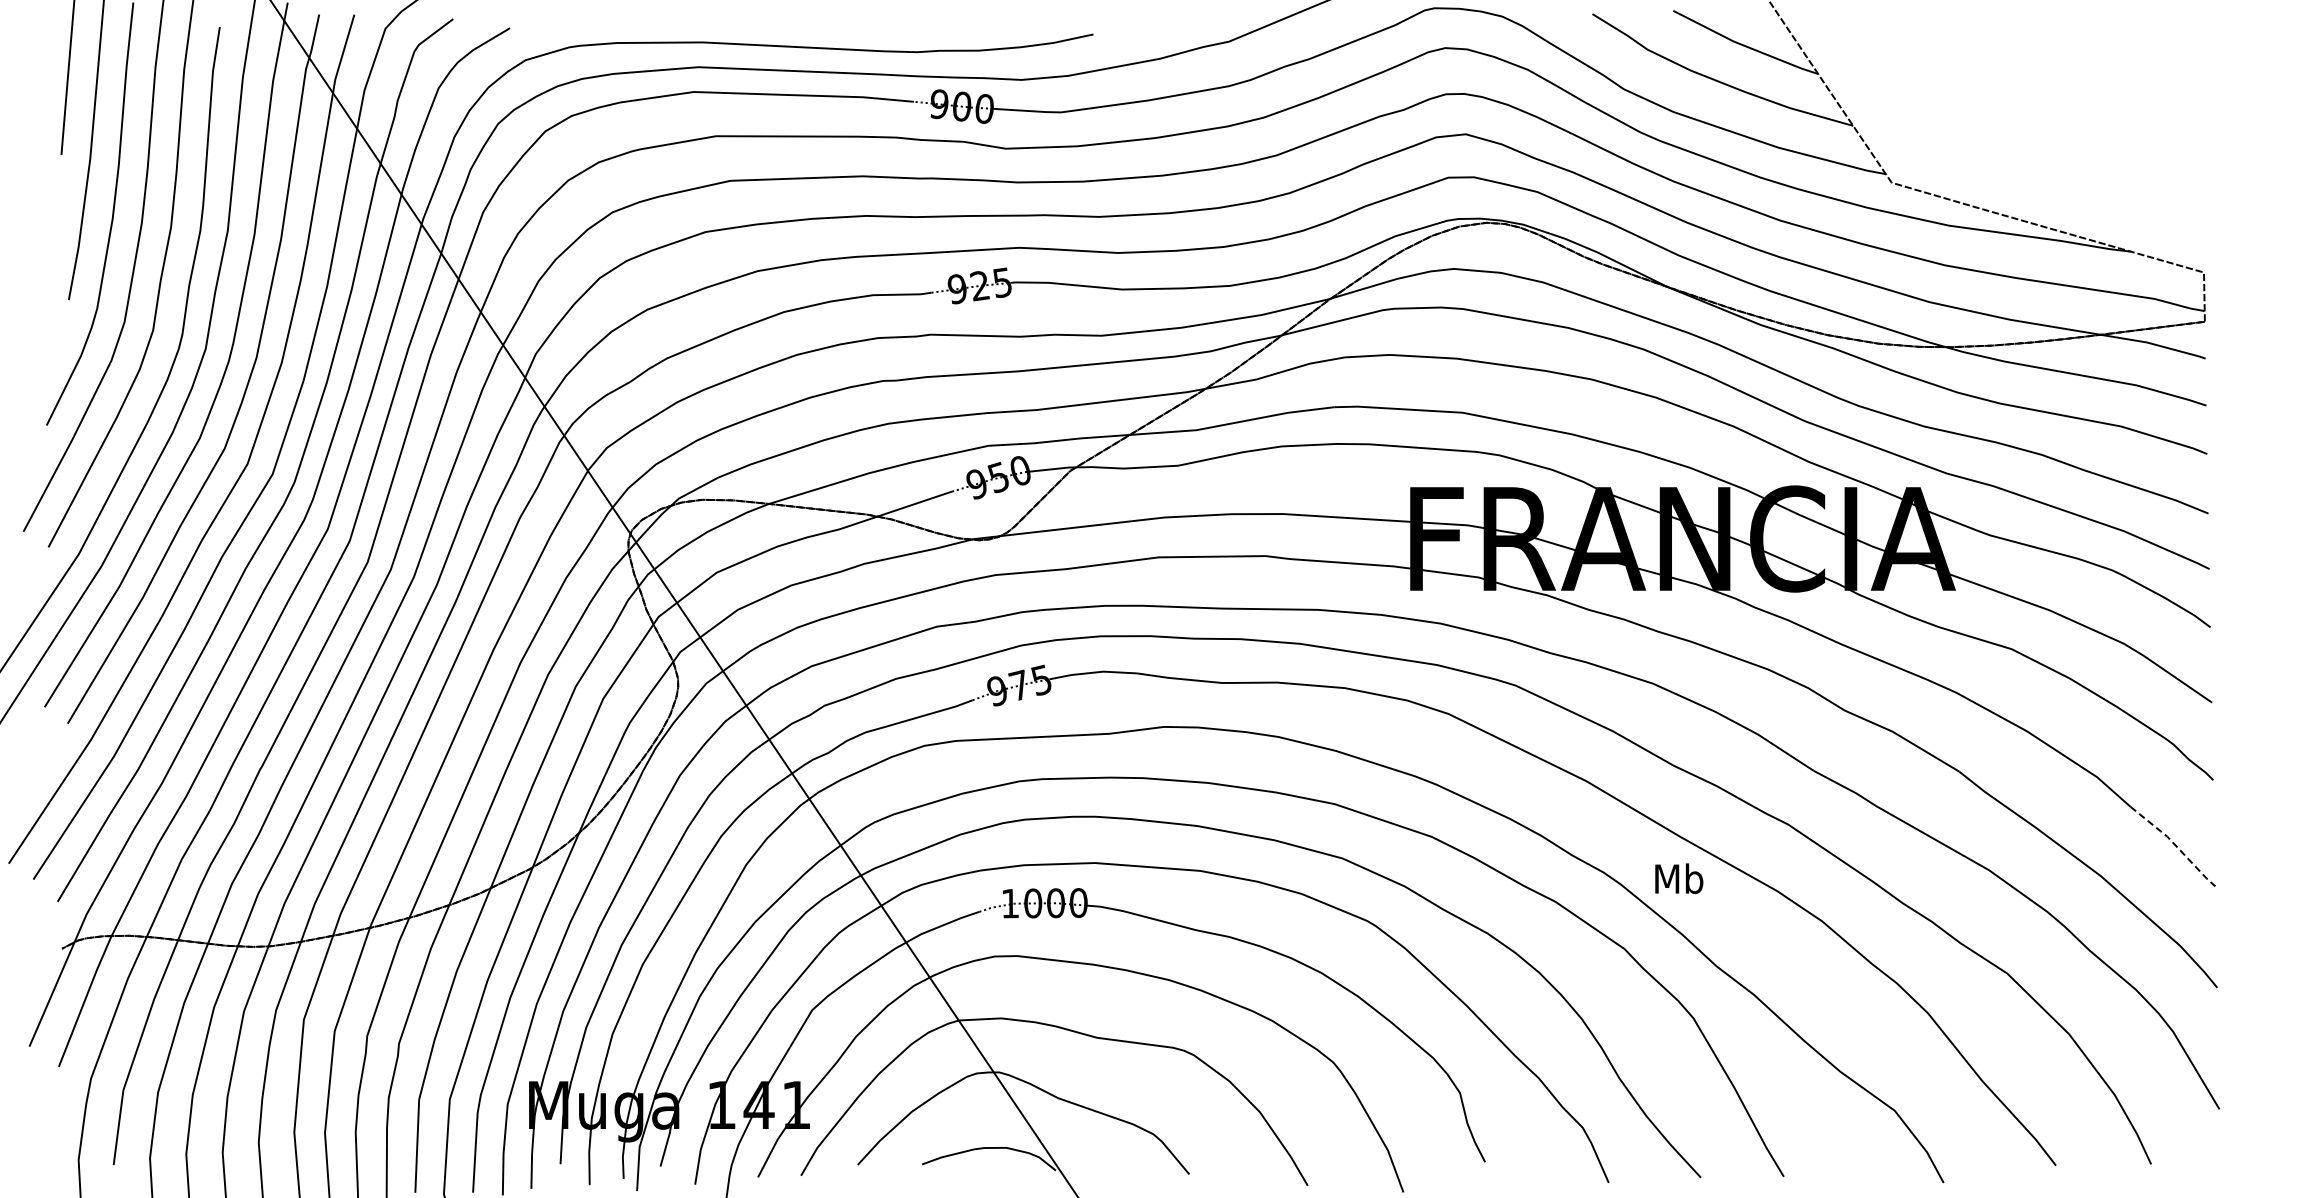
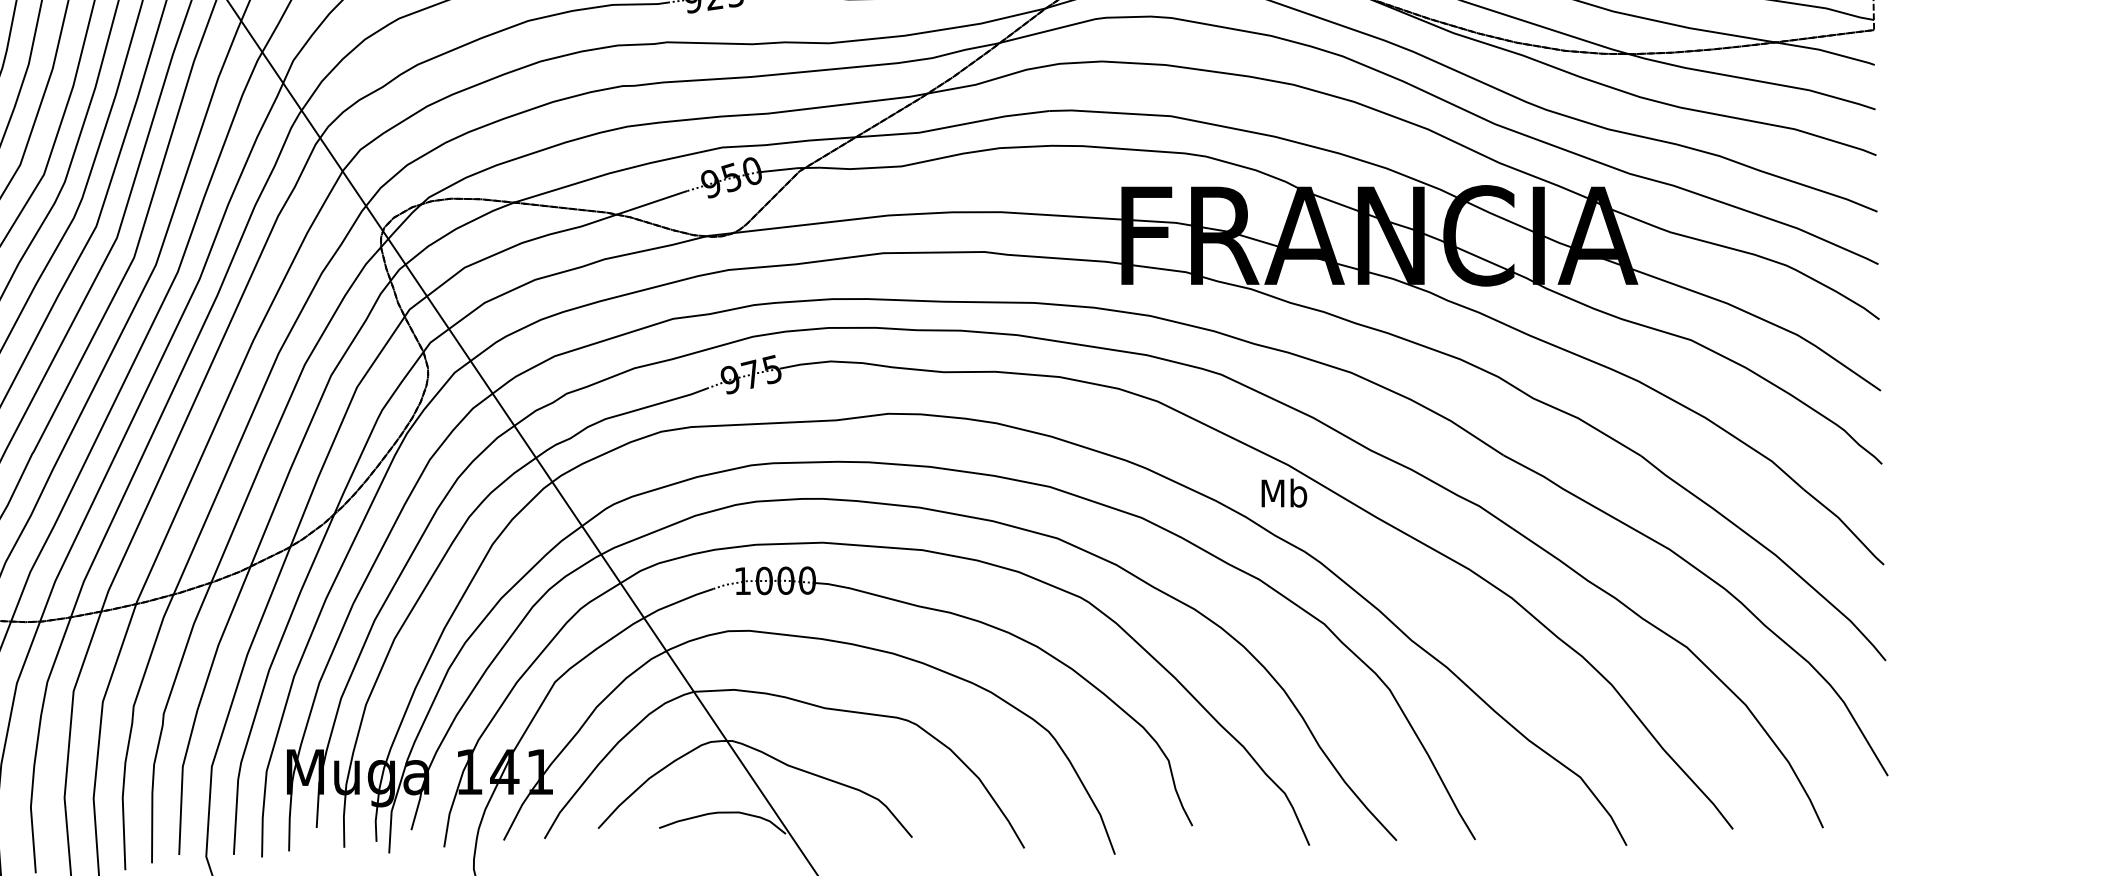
line: (2175, 845) -> (1846, 526), dashed -> solid
text: (1679, 878) -> (1284, 492), moved

